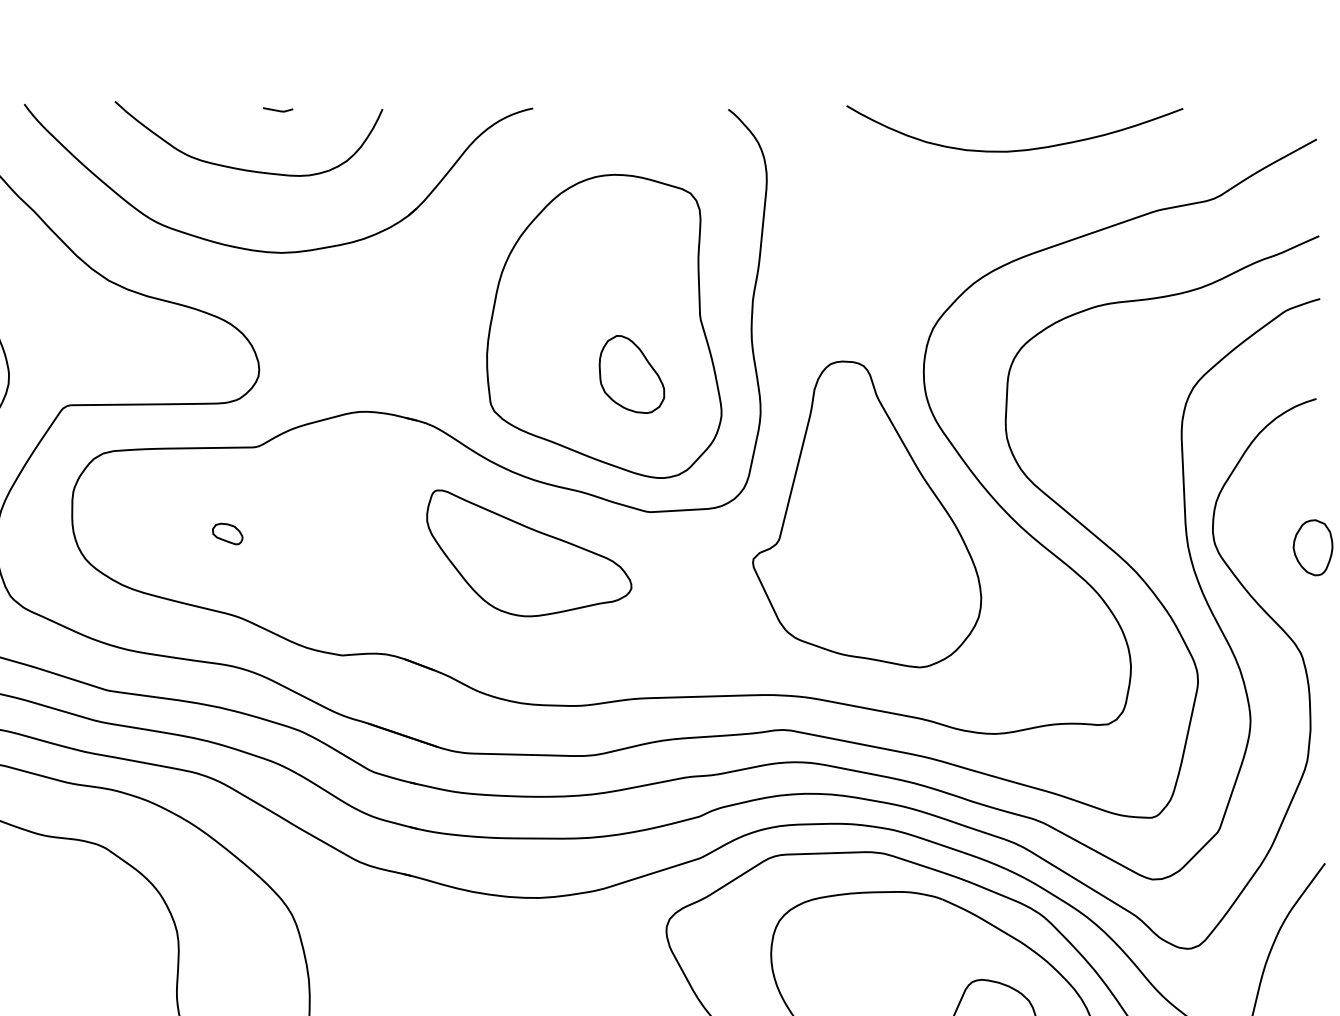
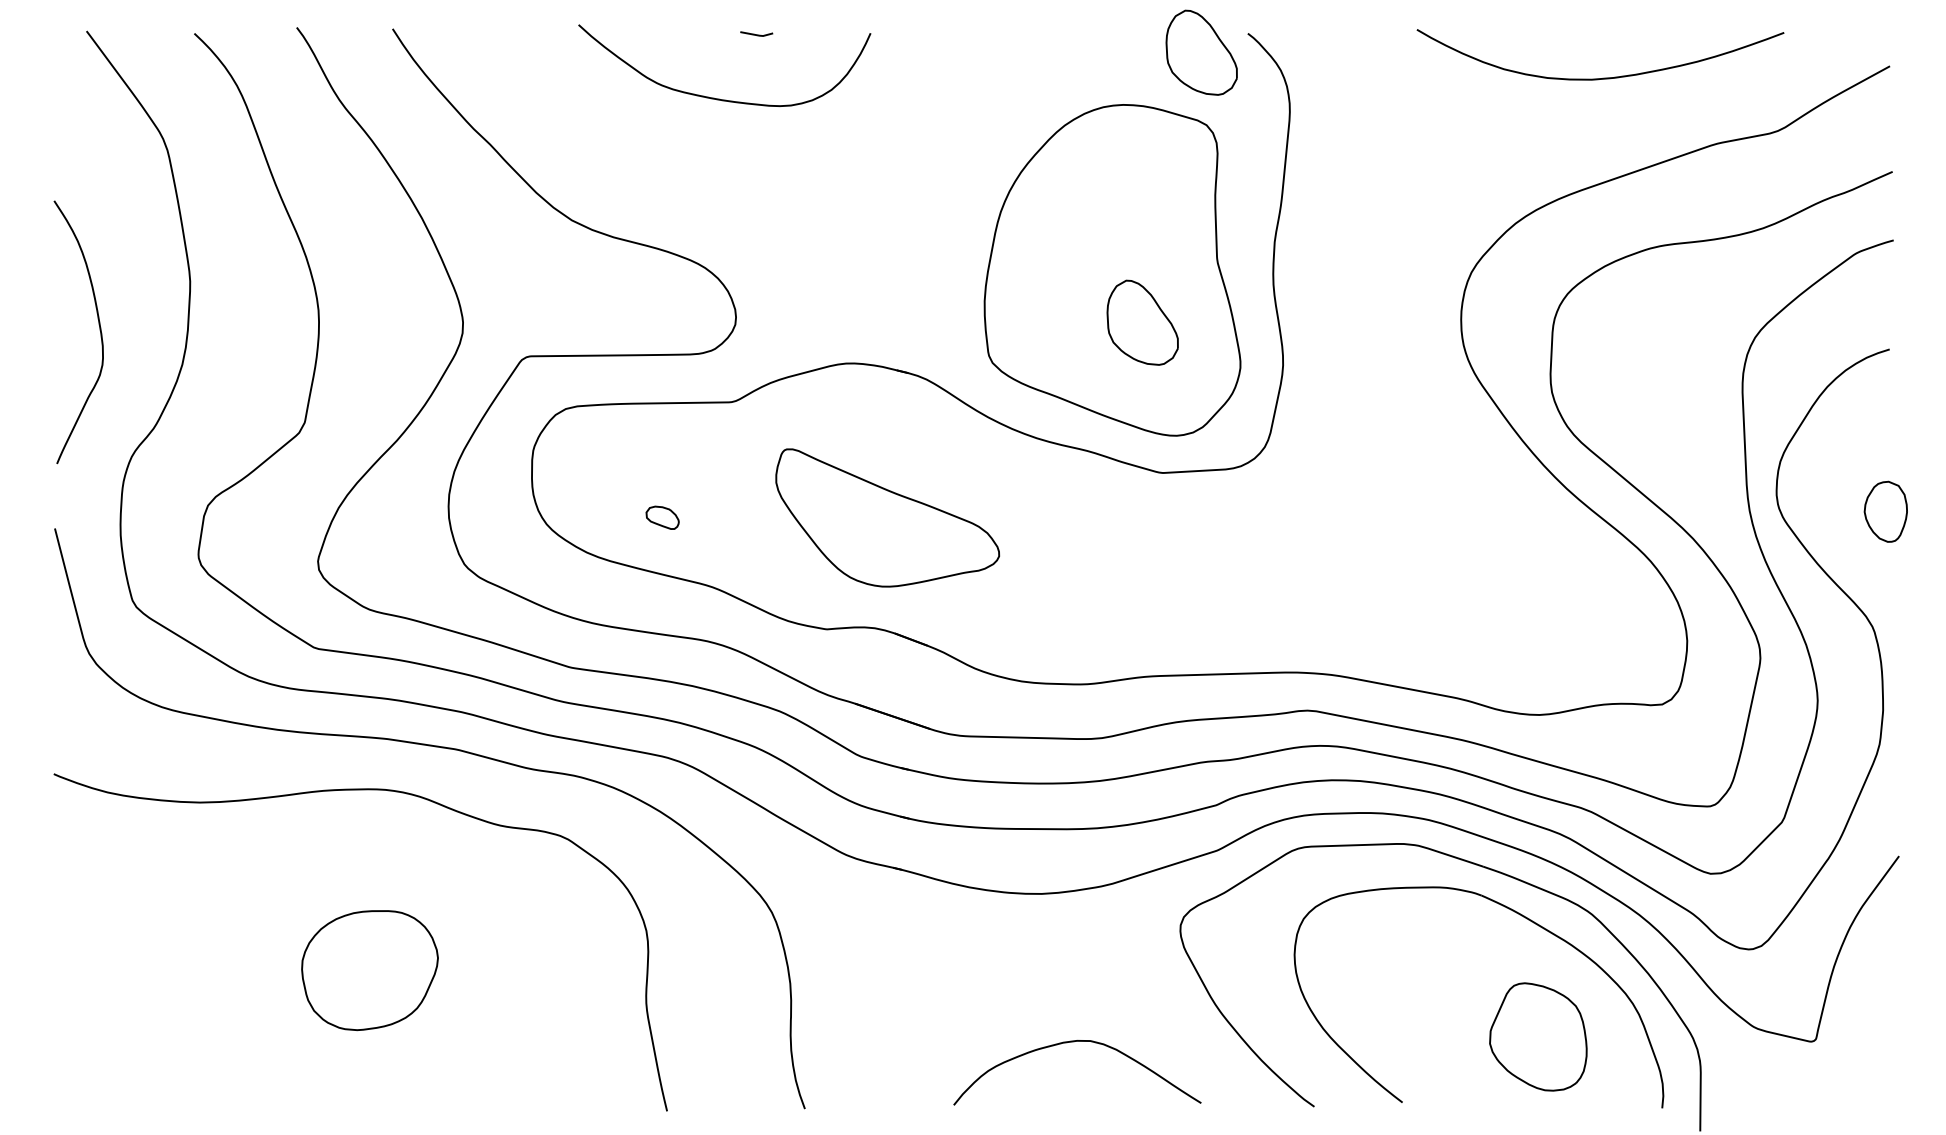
part: (685, 126) -> (1201, 52), added
curve: (1017, 149) -> (1603, 77), moved
part: (276, 251) -> (754, 188), removed
part: (867, 514) -> (1399, 475), removed
part: (227, 533) -> (662, 517), moved
part: (529, 552) -> (887, 517), moved

